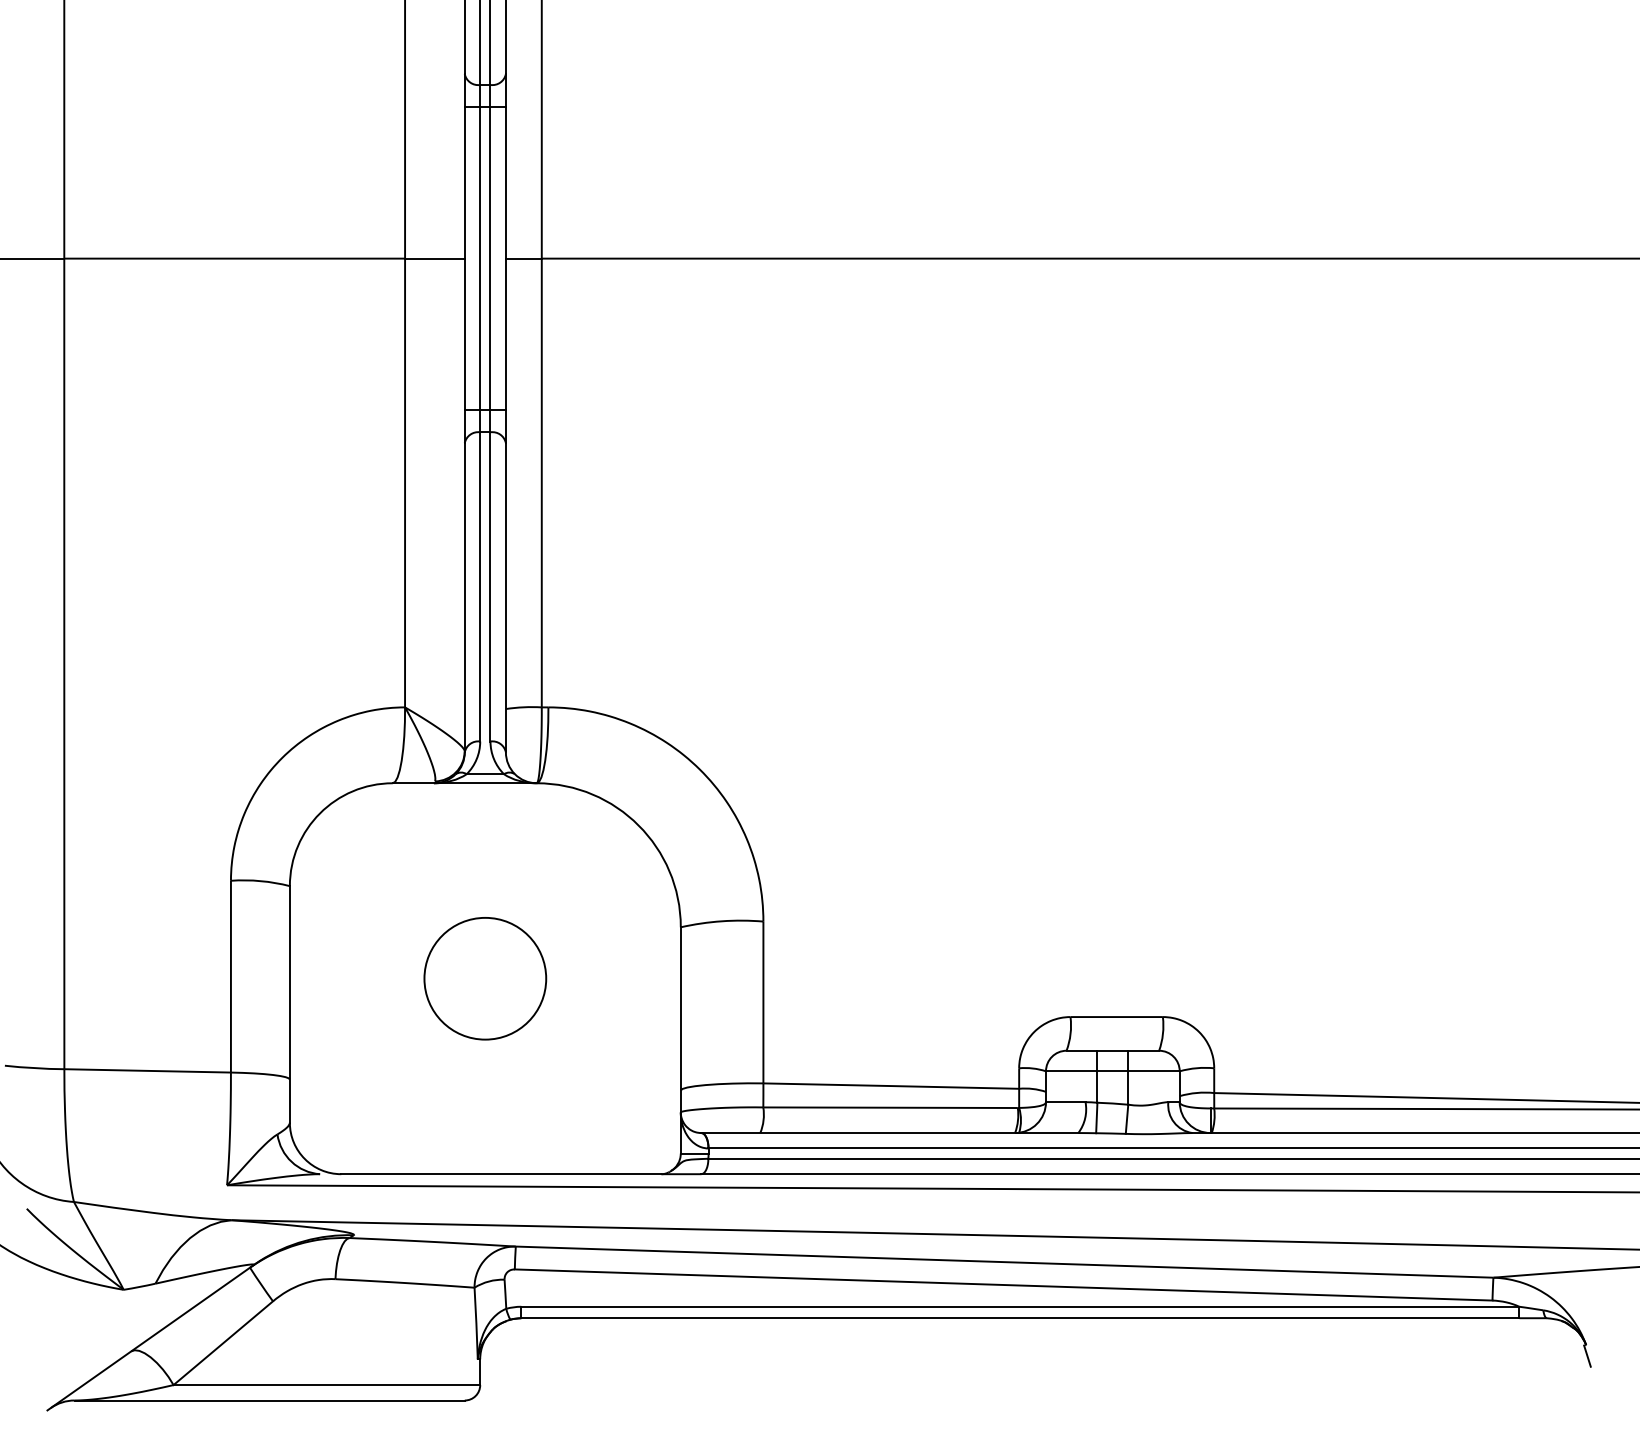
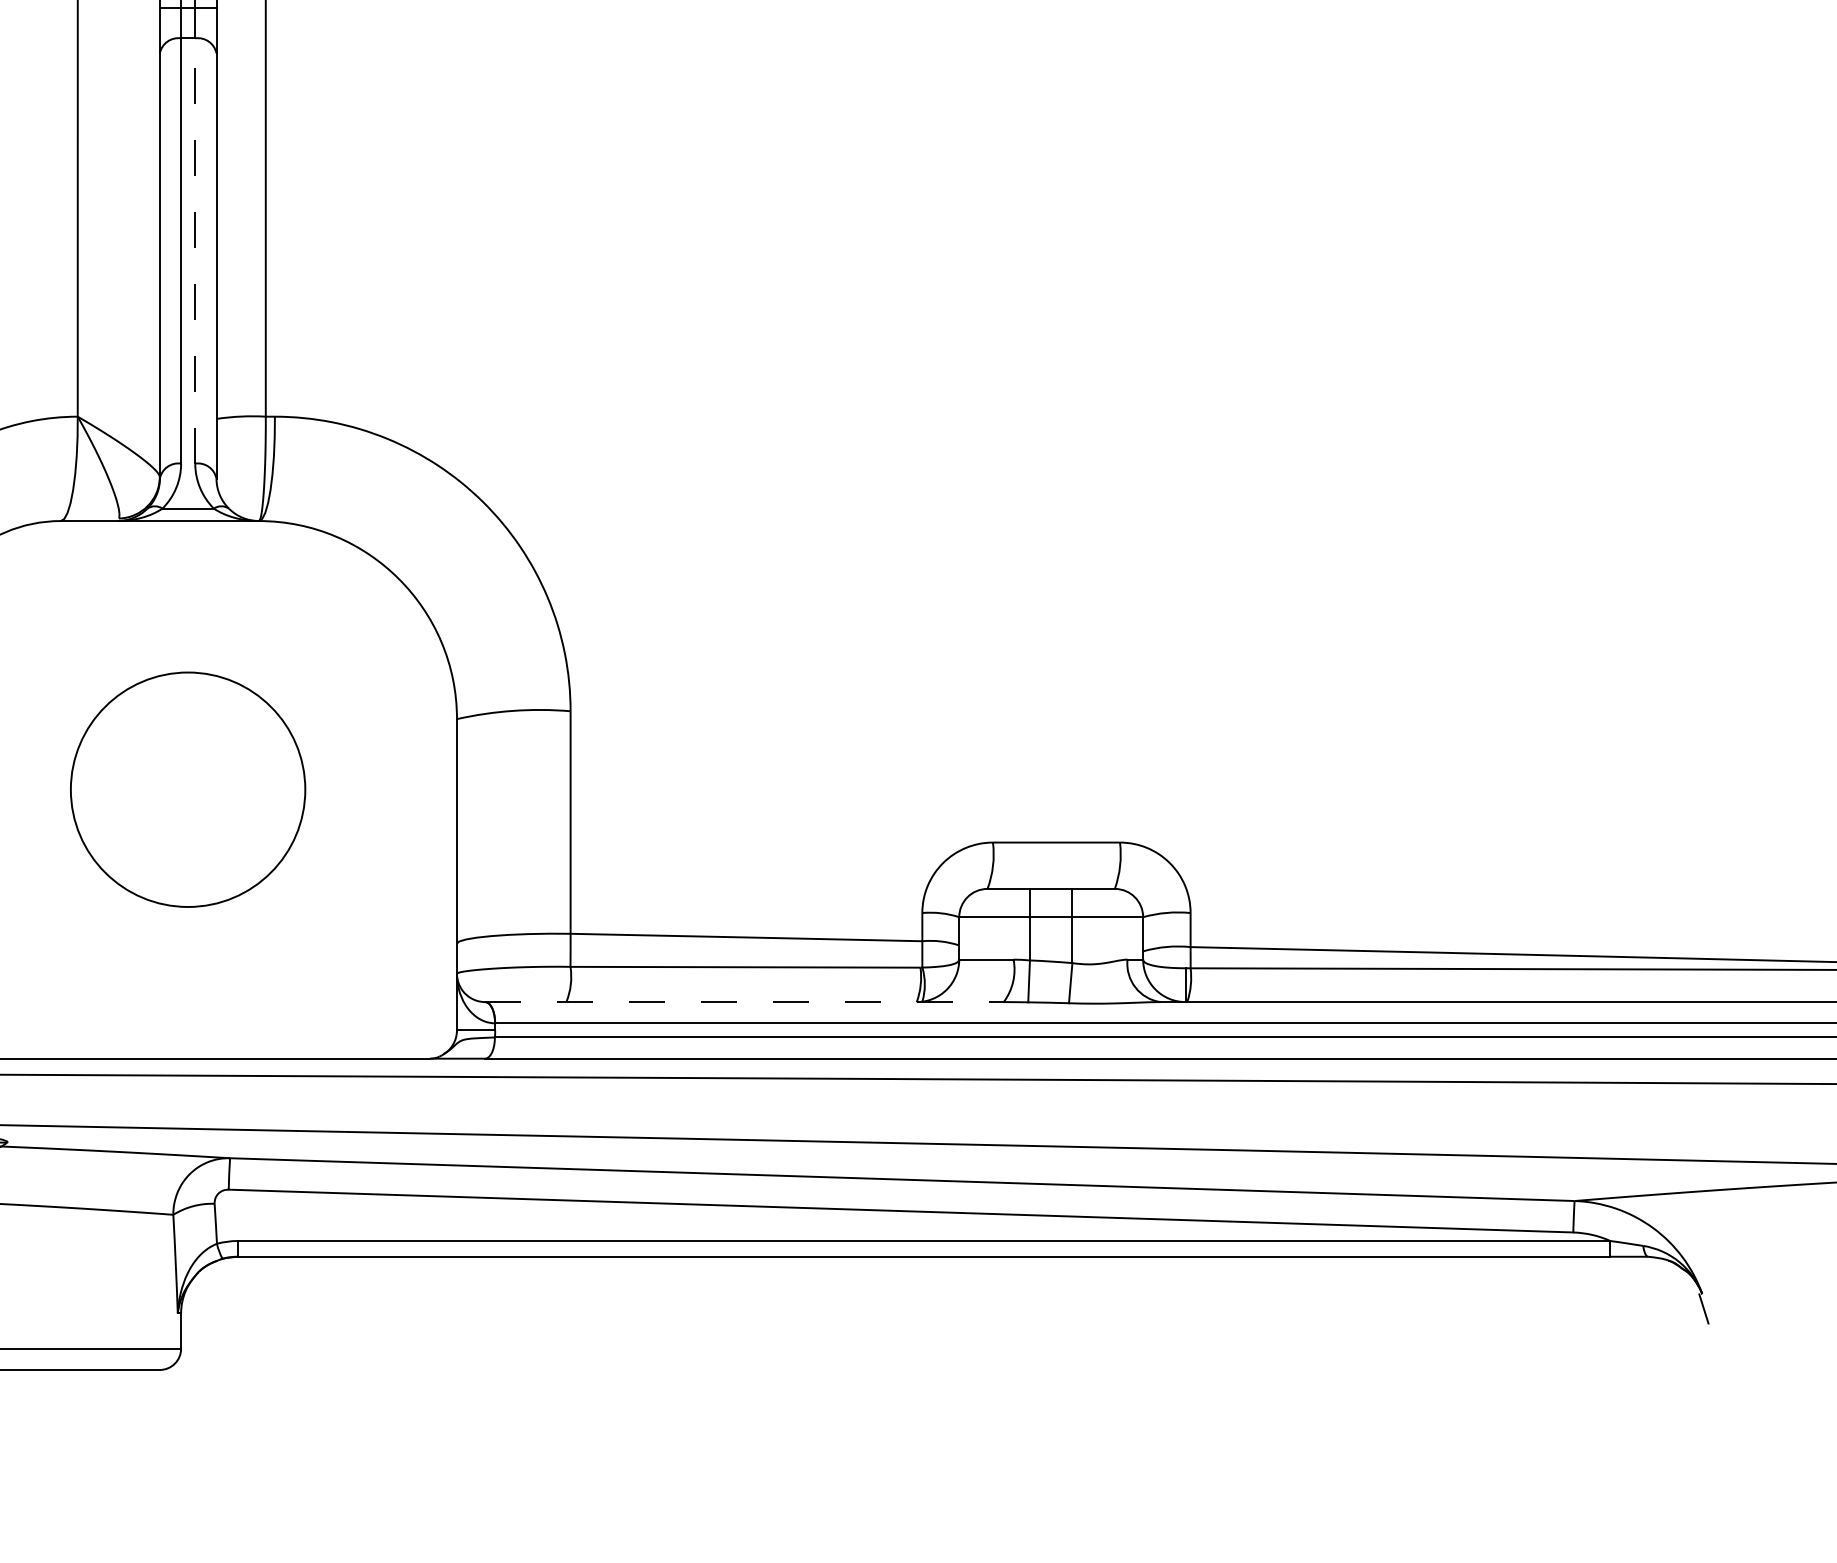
line: (490, 586) -> (195, 250), solid -> dashed
circle: (485, 978) -> (188, 789), size x1.4
line: (890, 1133) -> (745, 1002), solid -> dashed

